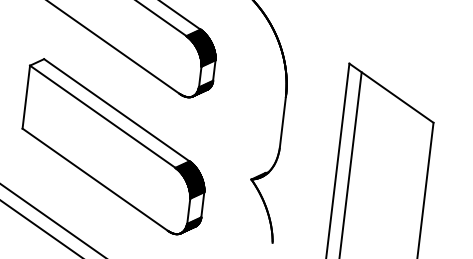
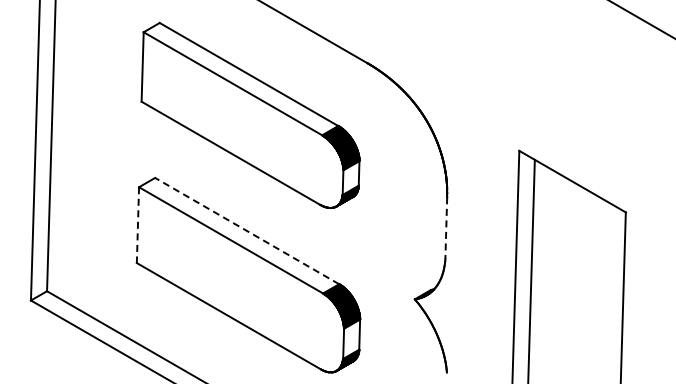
line: (25, 97) -> (137, 225), solid -> dashed
line: (116, 109) -> (246, 230), solid -> dashed
line: (282, 122) -> (446, 228), solid -> dashed

